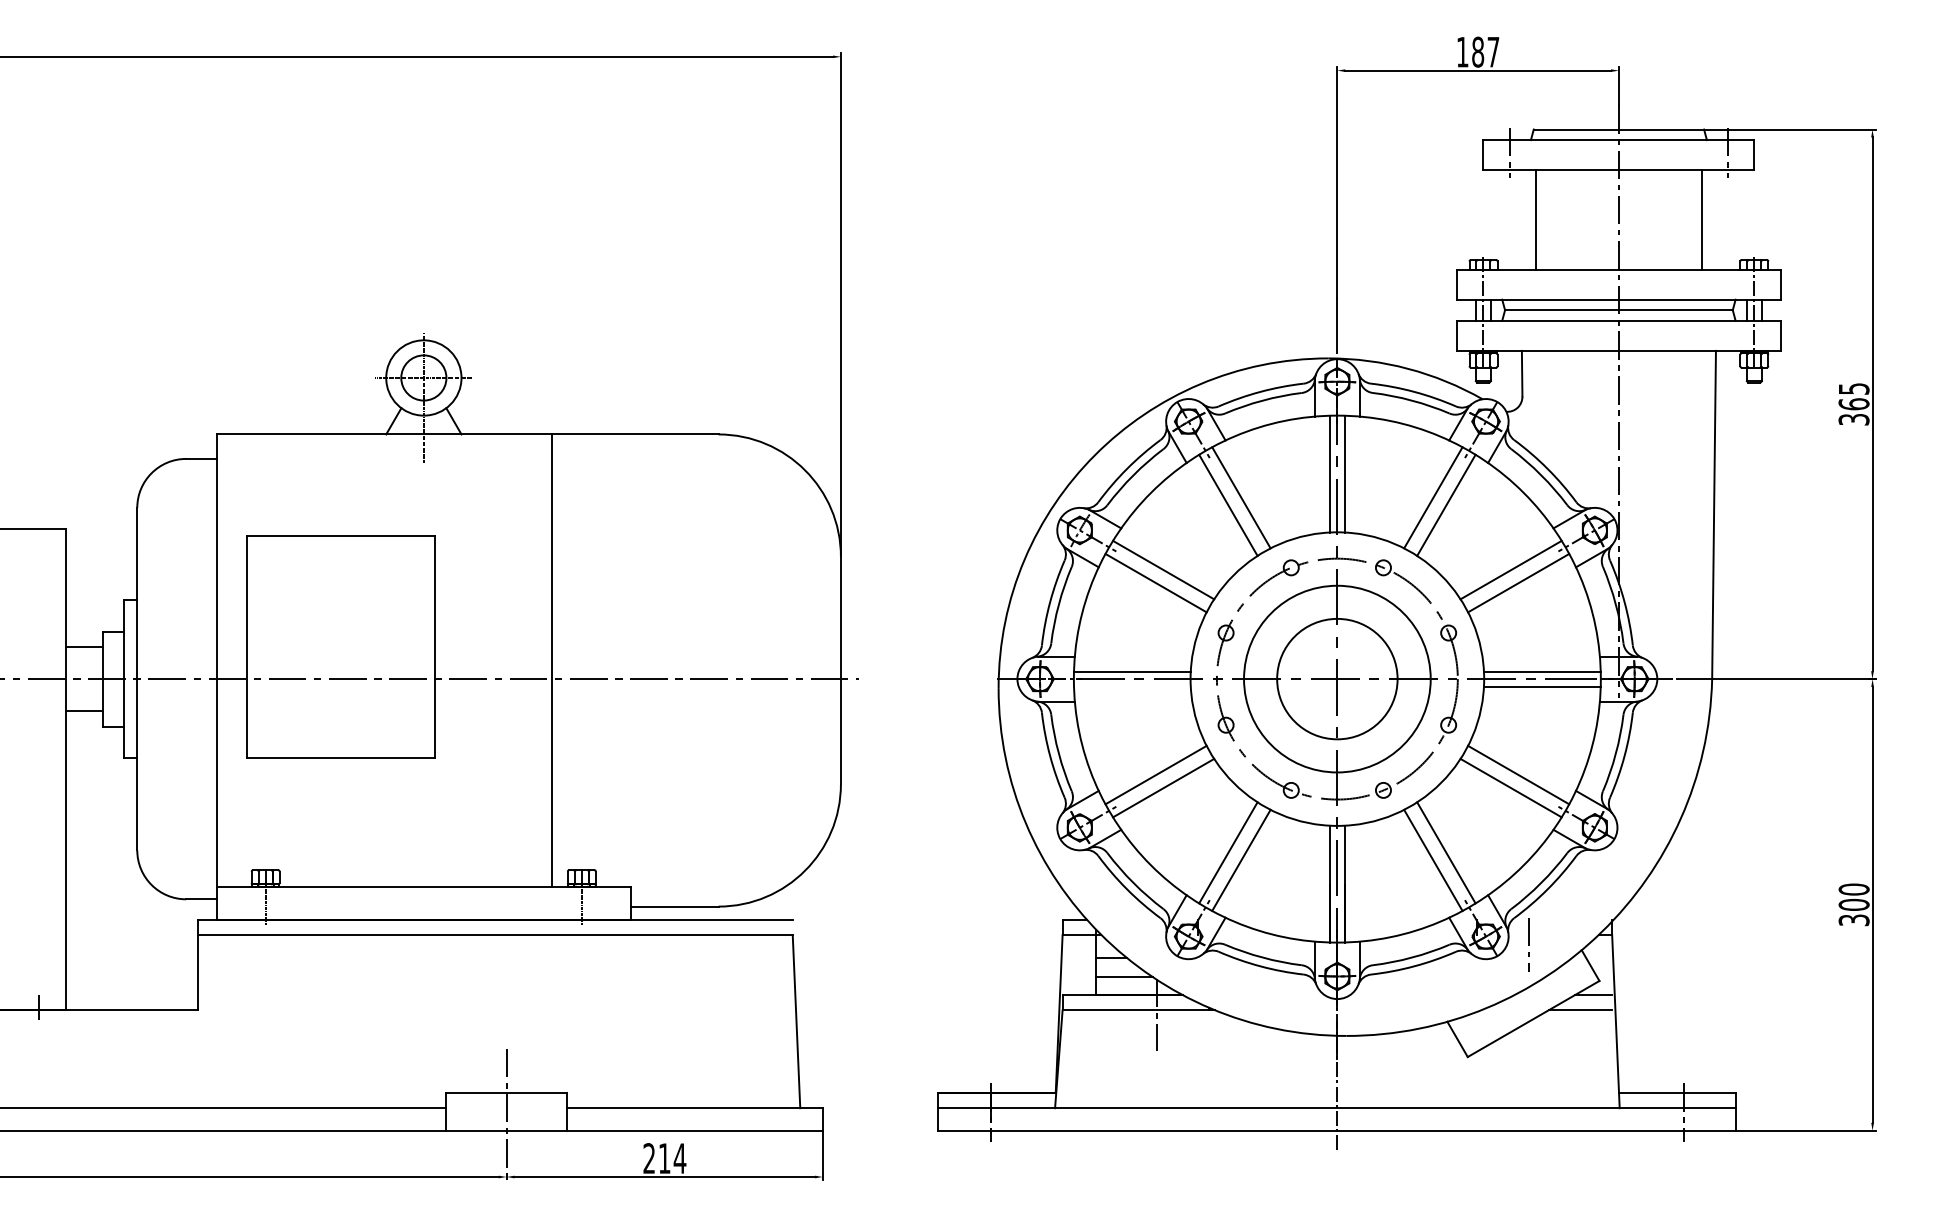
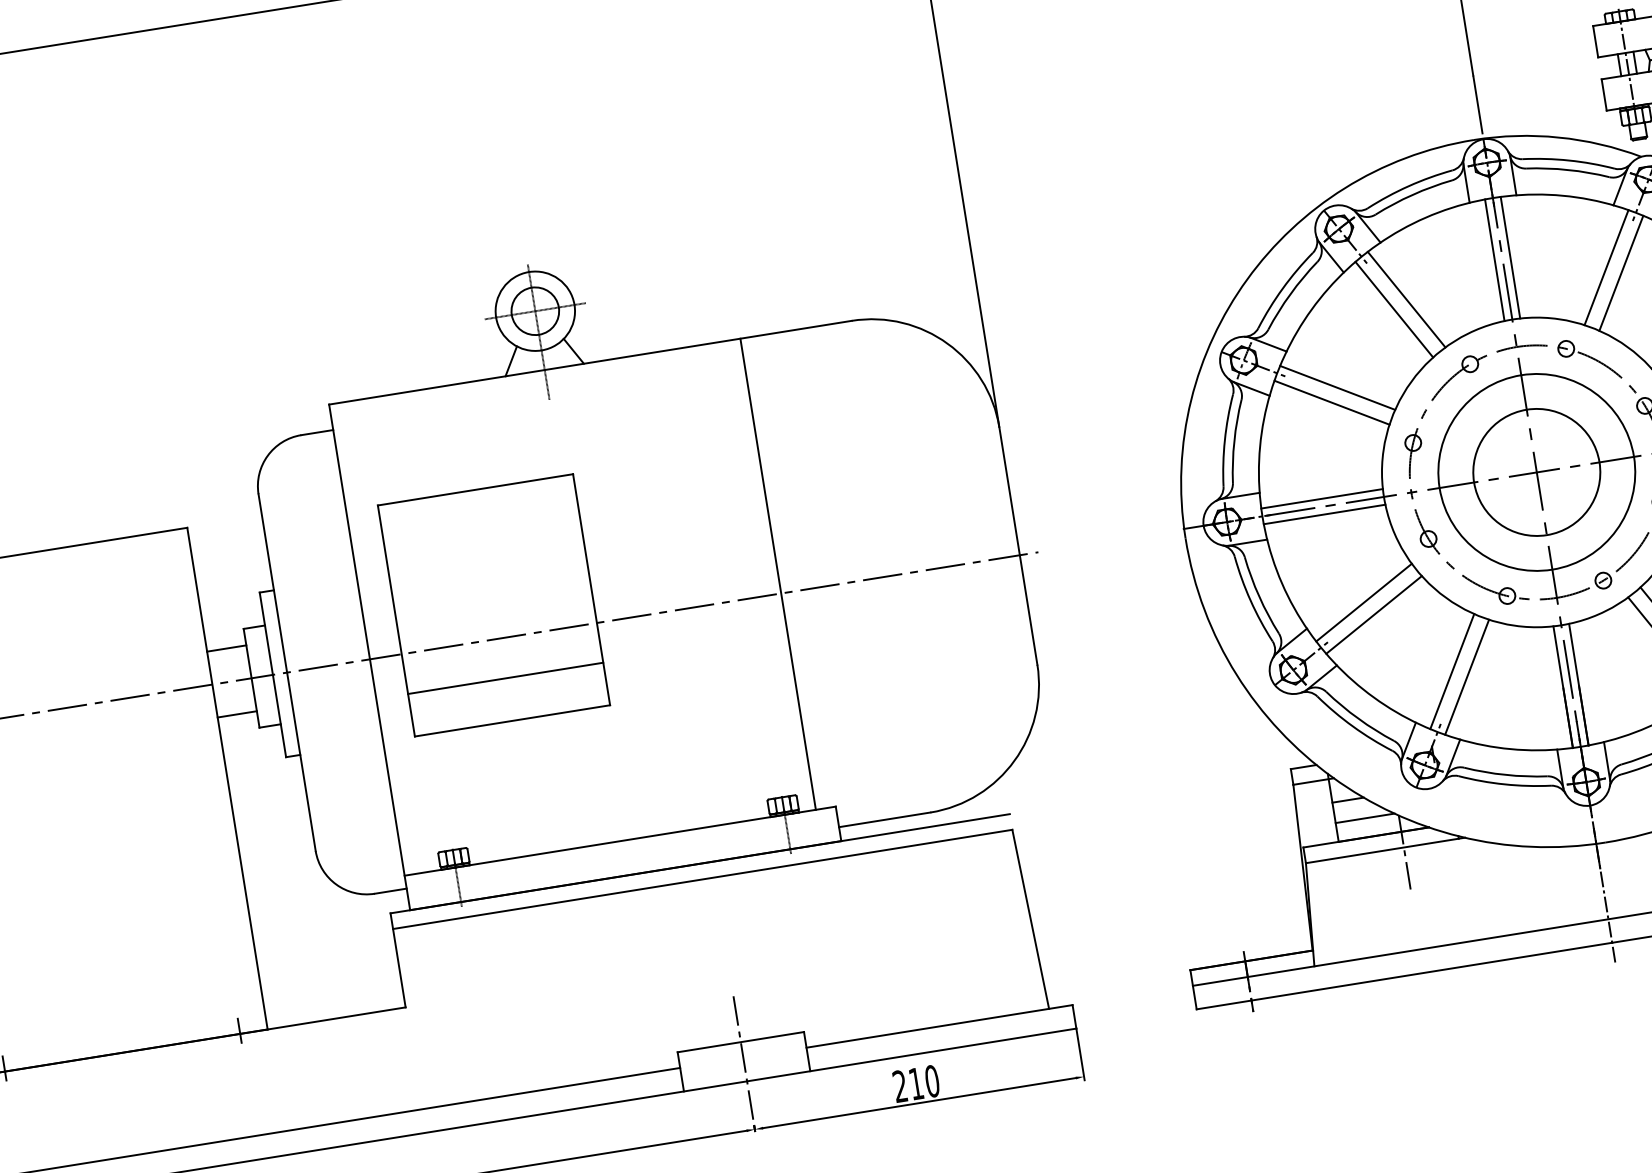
line: (551, 660) -> (777, 574), moved
line: (1132, 686) -> (1324, 514), added
line: (340, 717) -> (505, 678), added
text: (679, 1158) -> (931, 1081), 214 -> 210

